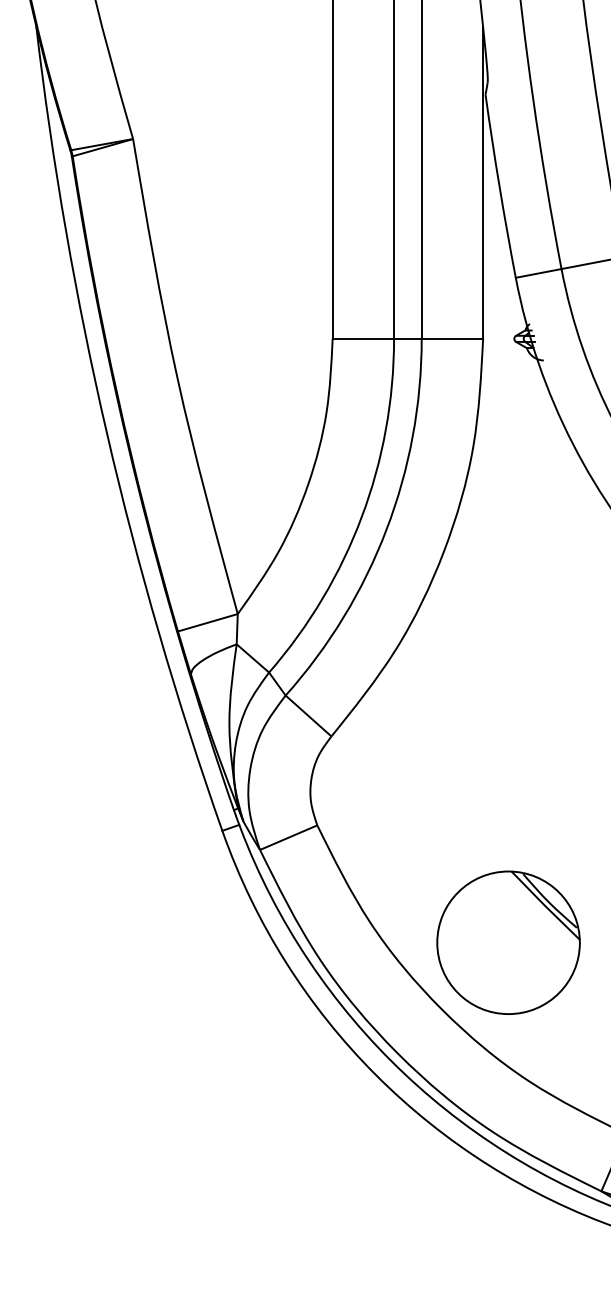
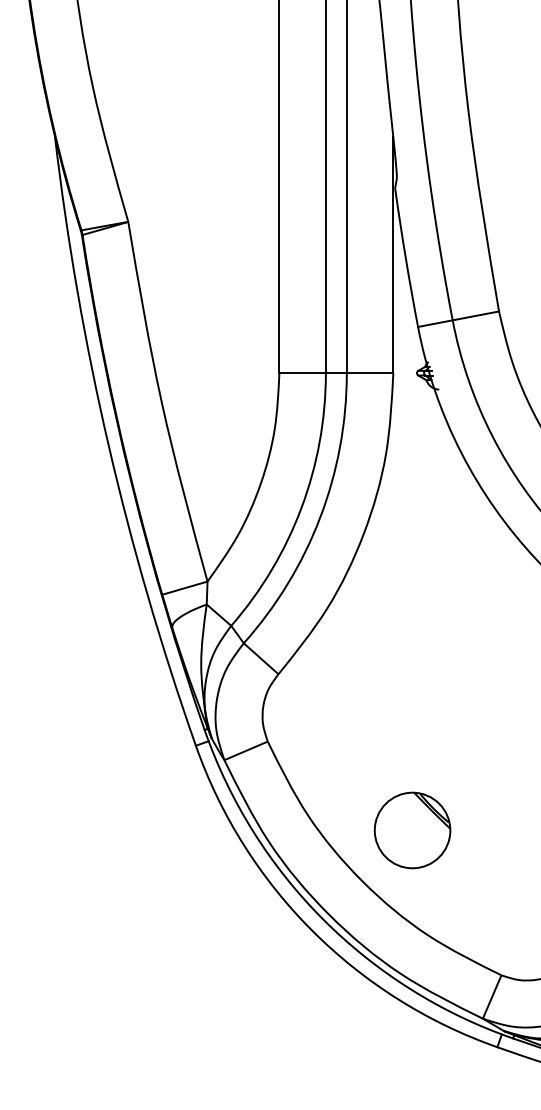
part: (508, 942) -> (412, 830), size x0.7

